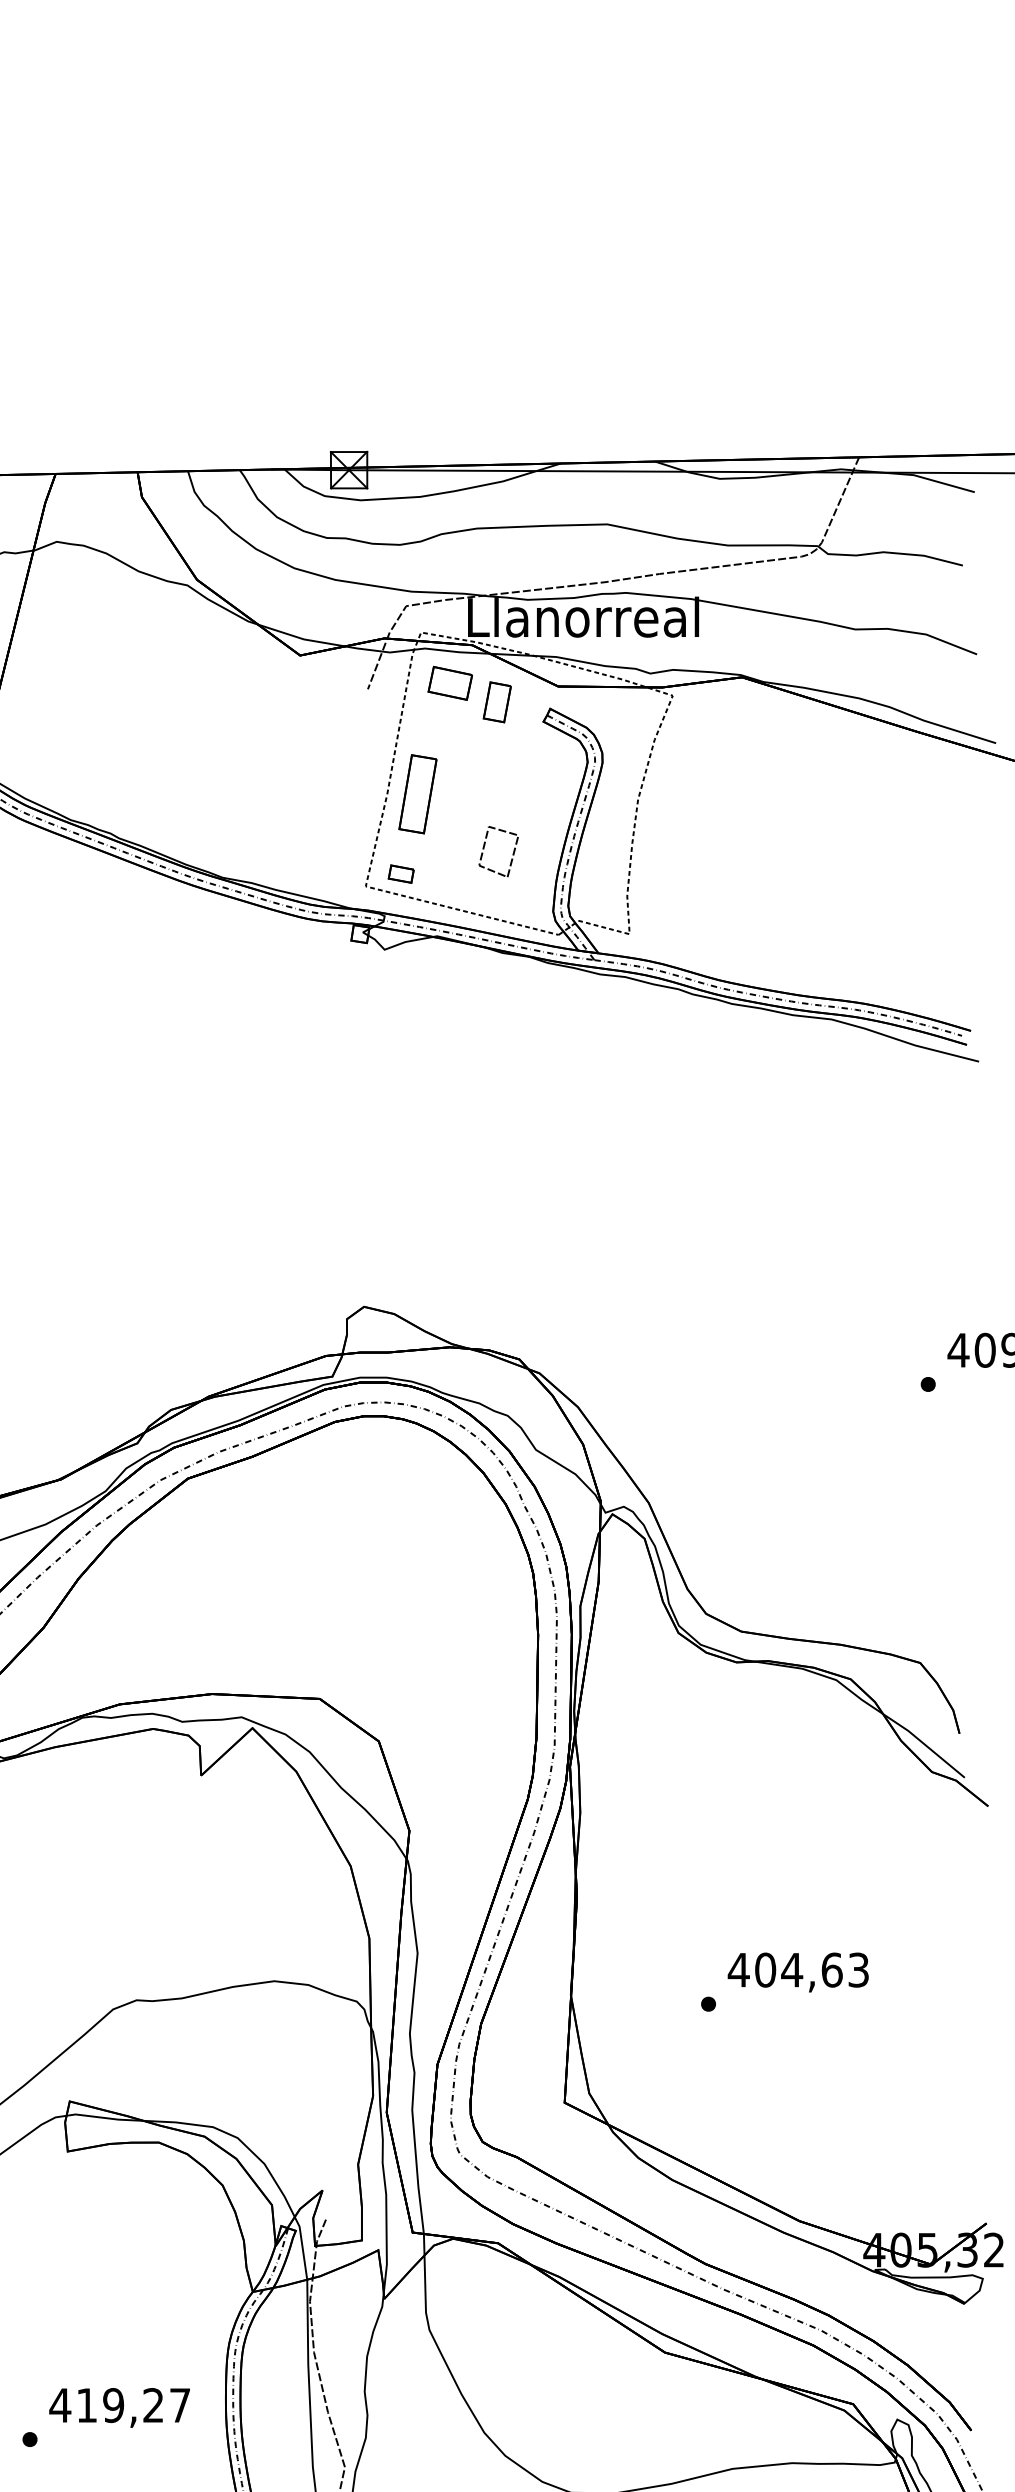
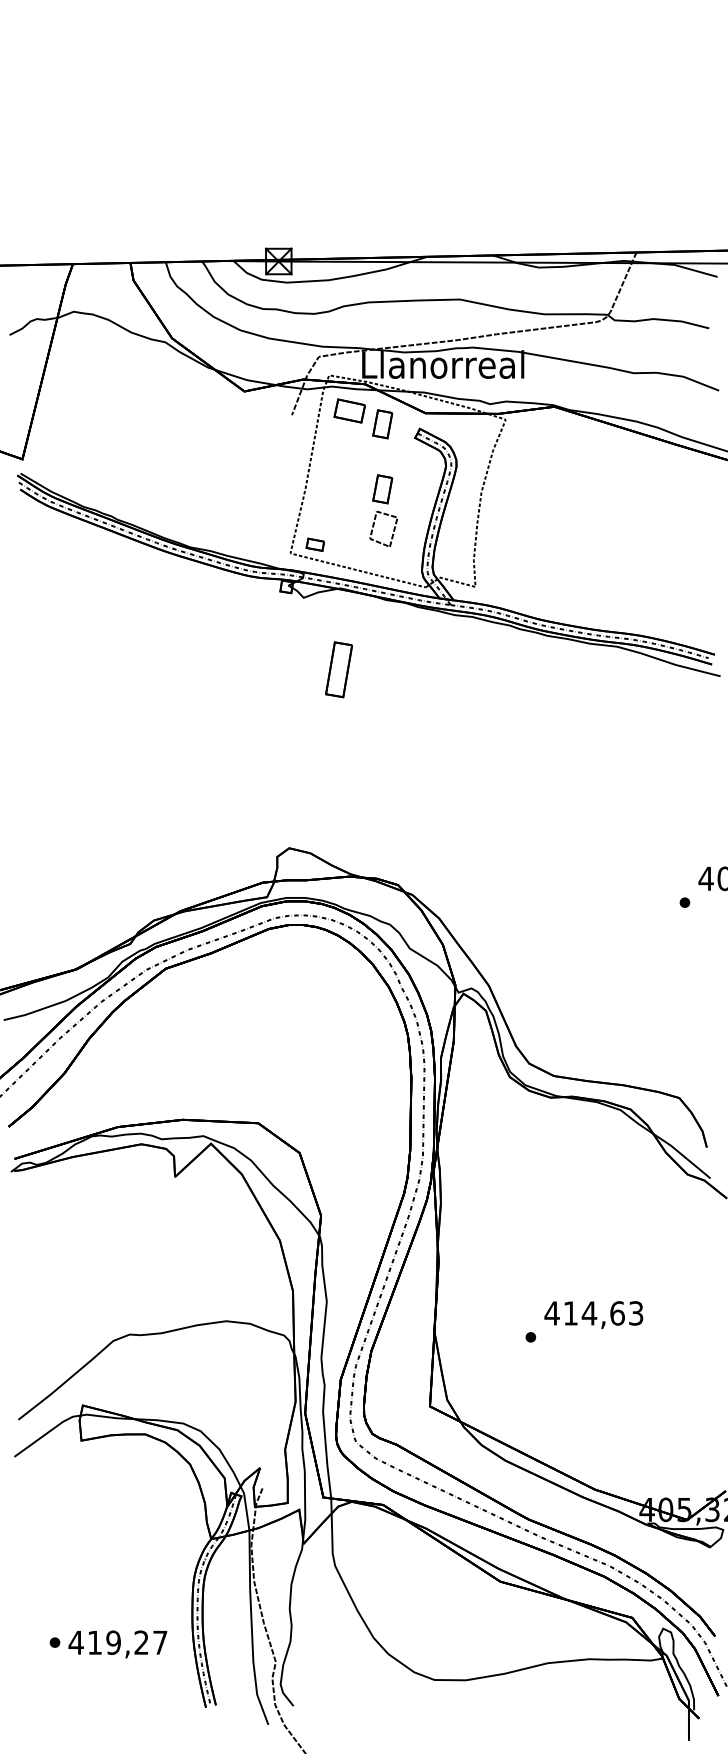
part: (417, 793) -> (338, 669), moved
part: (496, 795) -> (382, 489), added
text: (765, 1970) -> (570, 1313), 404,63 -> 414,63
text: (119, 2407) -> (117, 1644), moved

